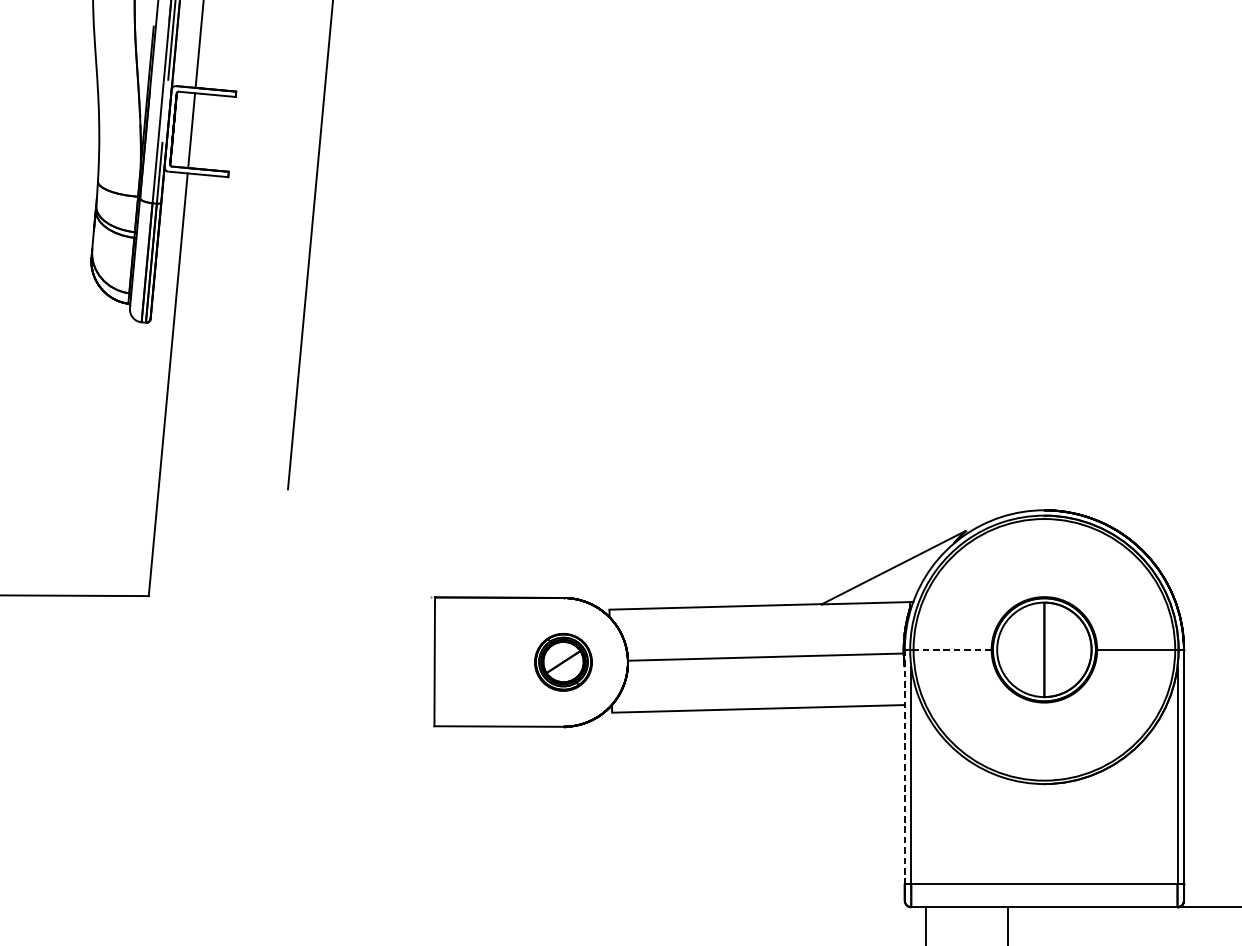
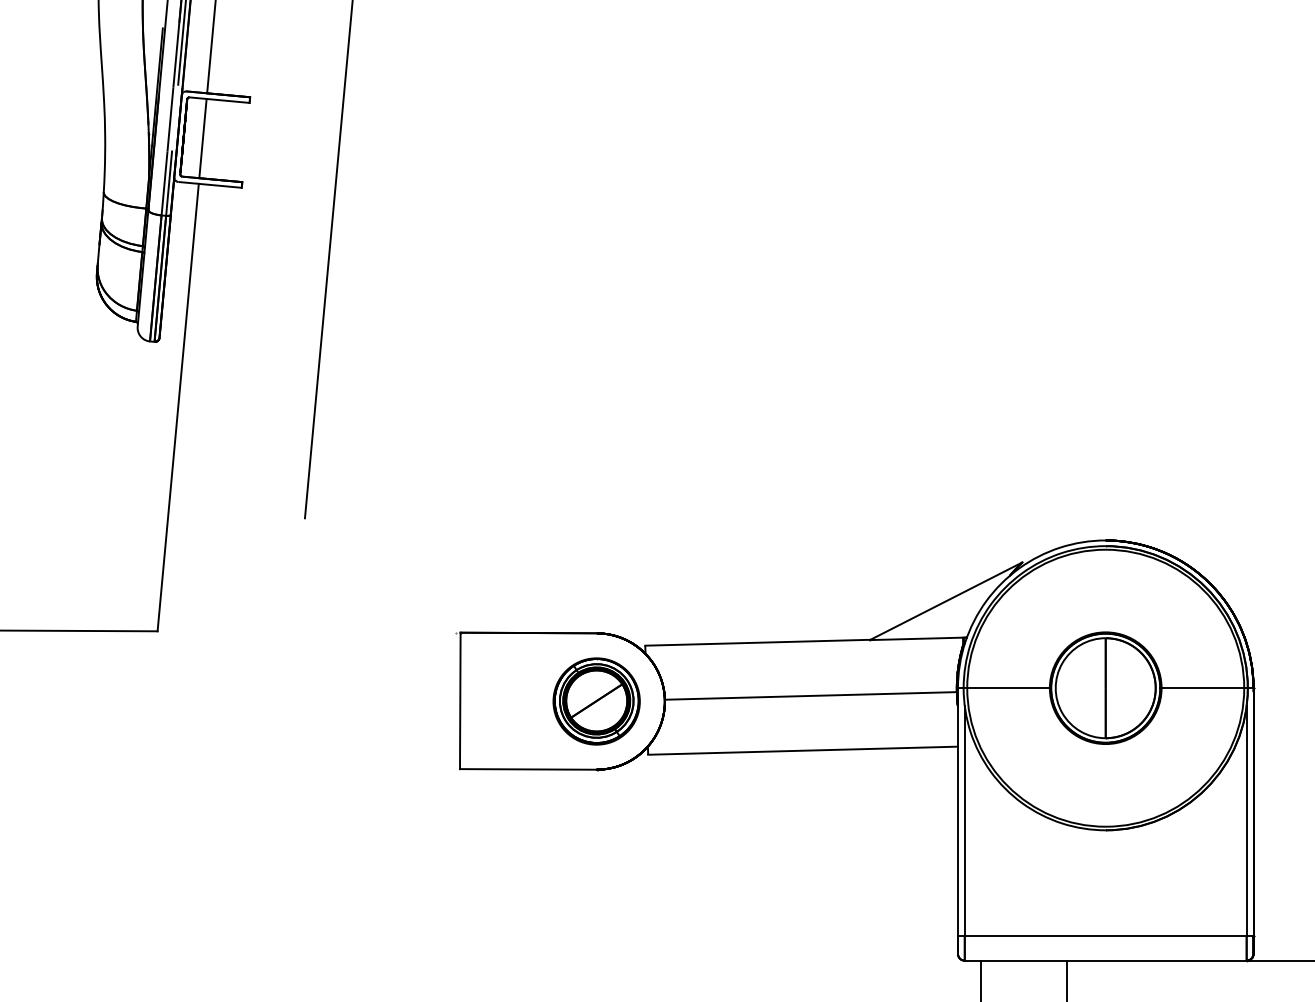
line: (952, 650) -> (1008, 688), dashed -> solid
part: (563, 662) -> (596, 701), size x1.43
line: (904, 766) -> (957, 811), dashed -> solid

